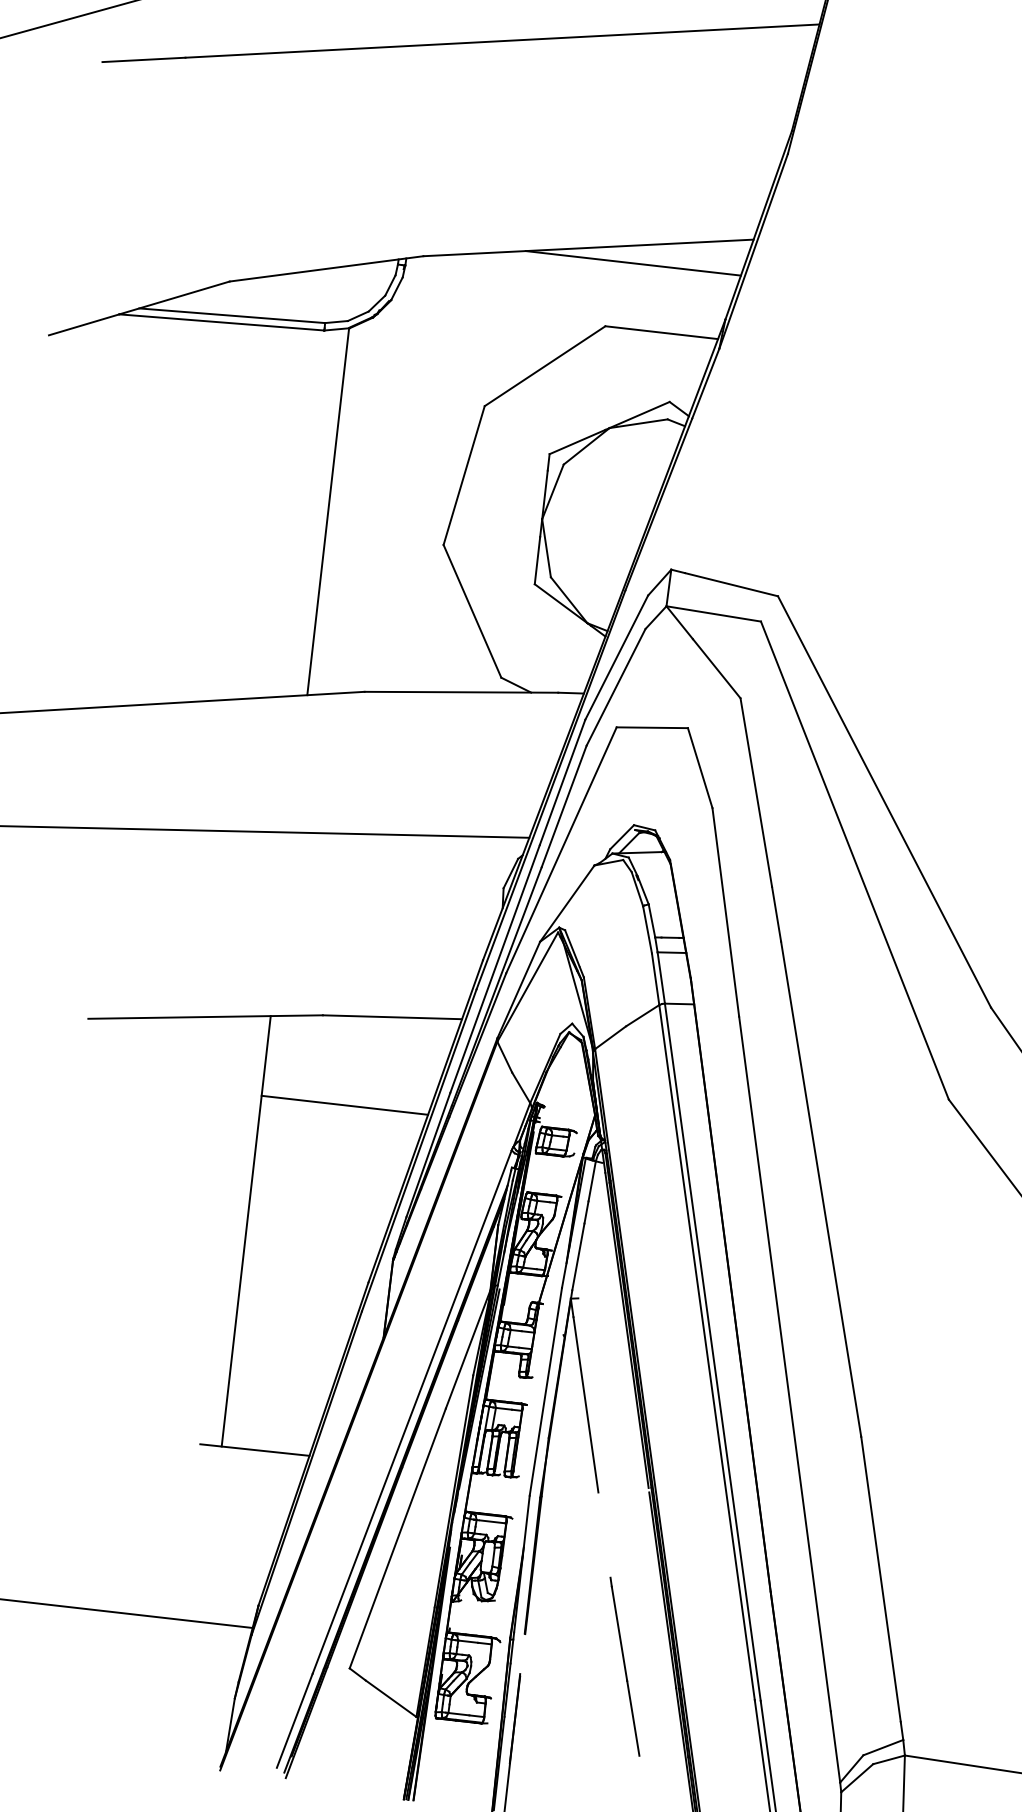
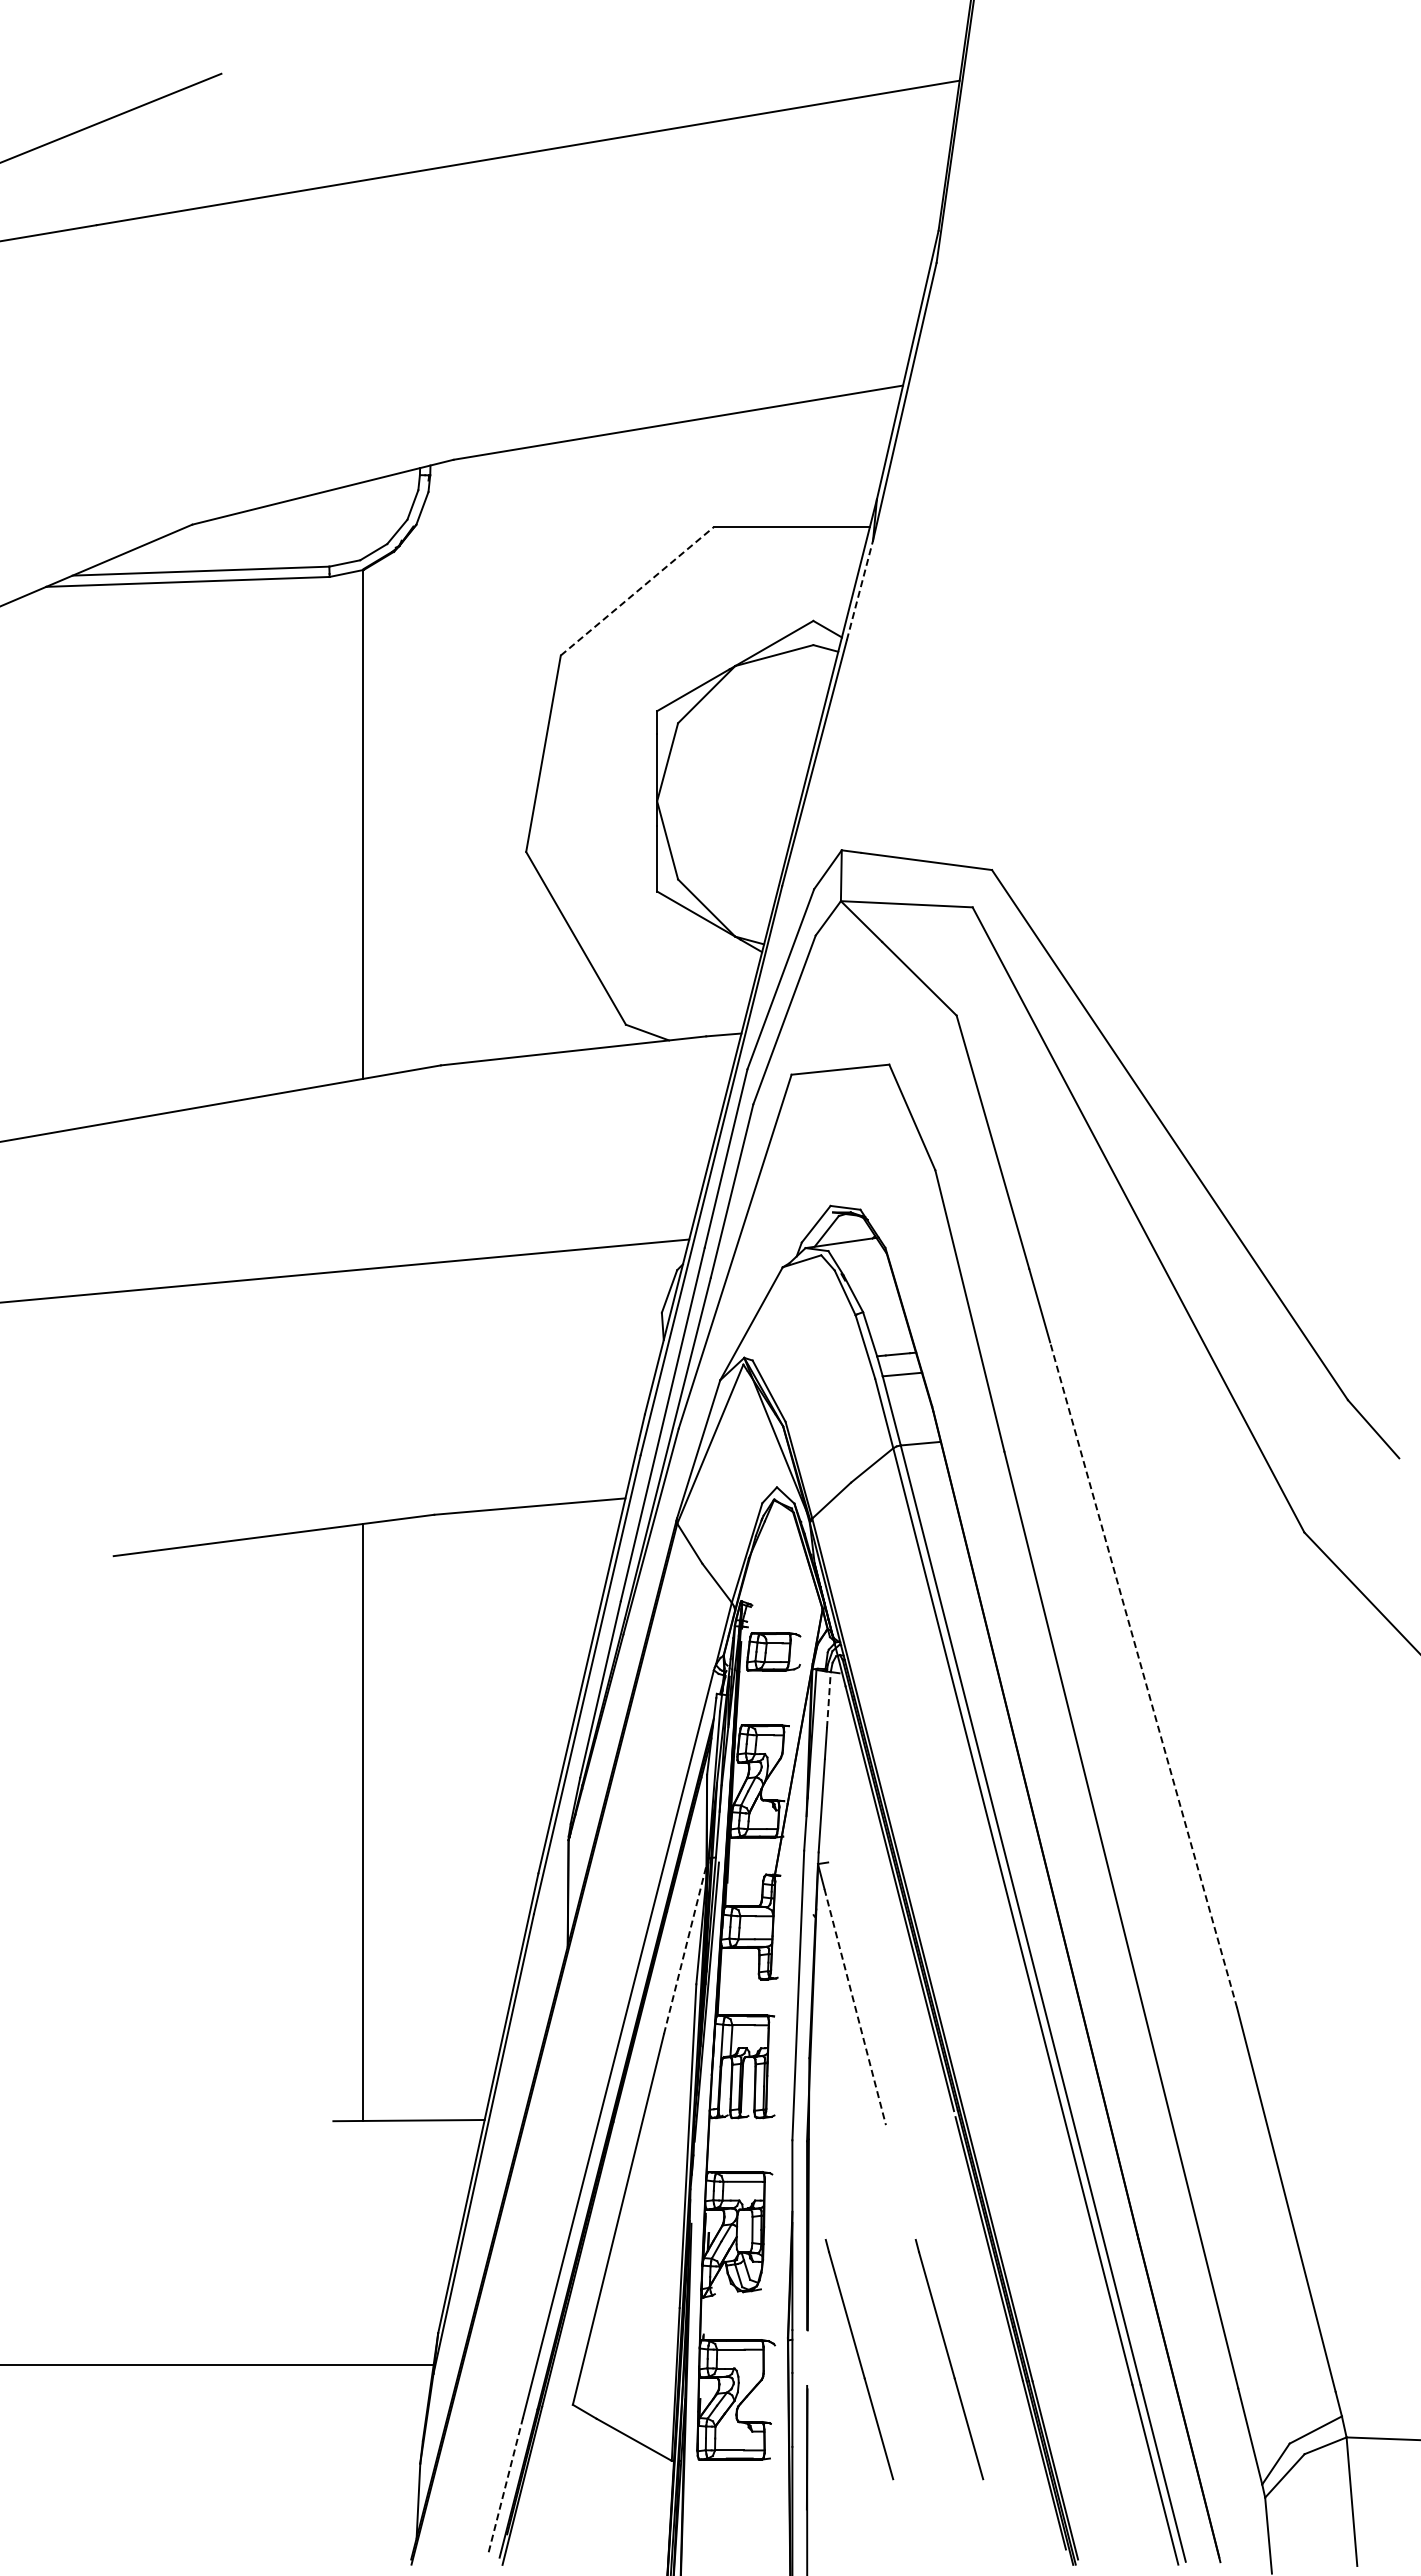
line: (632, 263) -> (741, 436), removed
line: (545, 366) -> (637, 591), solid -> dashed
line: (705, 383) -> (859, 590), solid -> dashed
line: (344, 1105) -> (478, 1634), removed
line: (591, 1180) -> (828, 1699), solid -> dashed
line: (821, 1189) -> (1143, 1675), solid -> dashed
line: (468, 1349) -> (685, 1949), solid -> dashed
line: (586, 1405) -> (855, 2007), solid -> dashed
line: (560, 1659) -> (859, 2359), added
line: (294, 1720) -> (505, 2484), solid -> dashed

